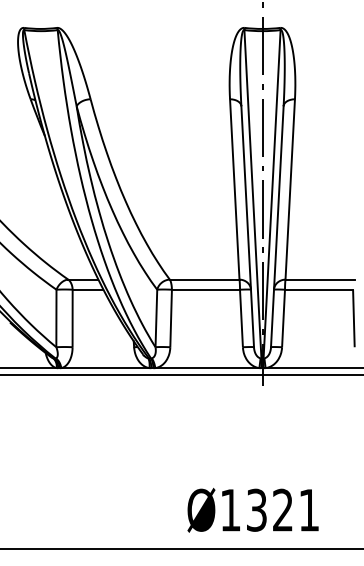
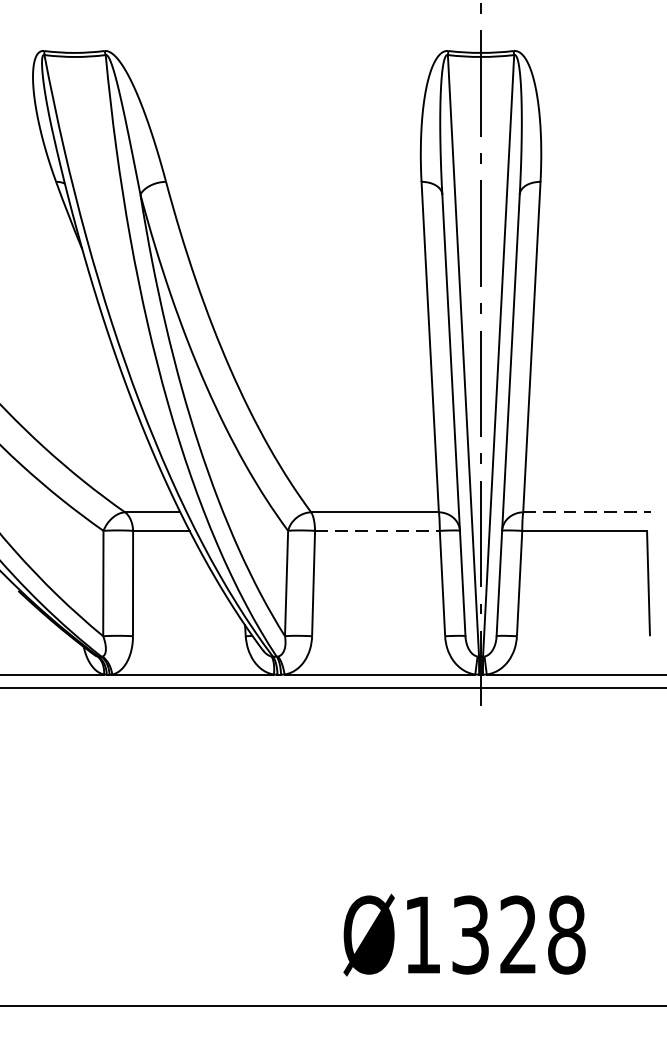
line: (320, 279) -> (587, 512), solid -> dashed
line: (206, 289) -> (378, 530), solid -> dashed
text: (309, 509) -> (567, 933), Ø1321 -> Ø1328

